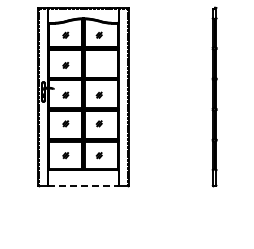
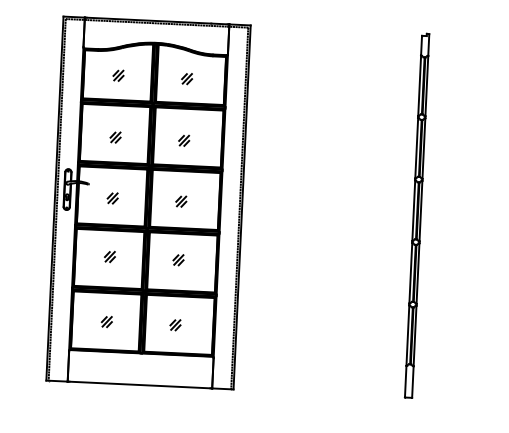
part: (98, 65) -> (182, 140), added
line: (83, 185) -> (140, 384), dashed -> solid

